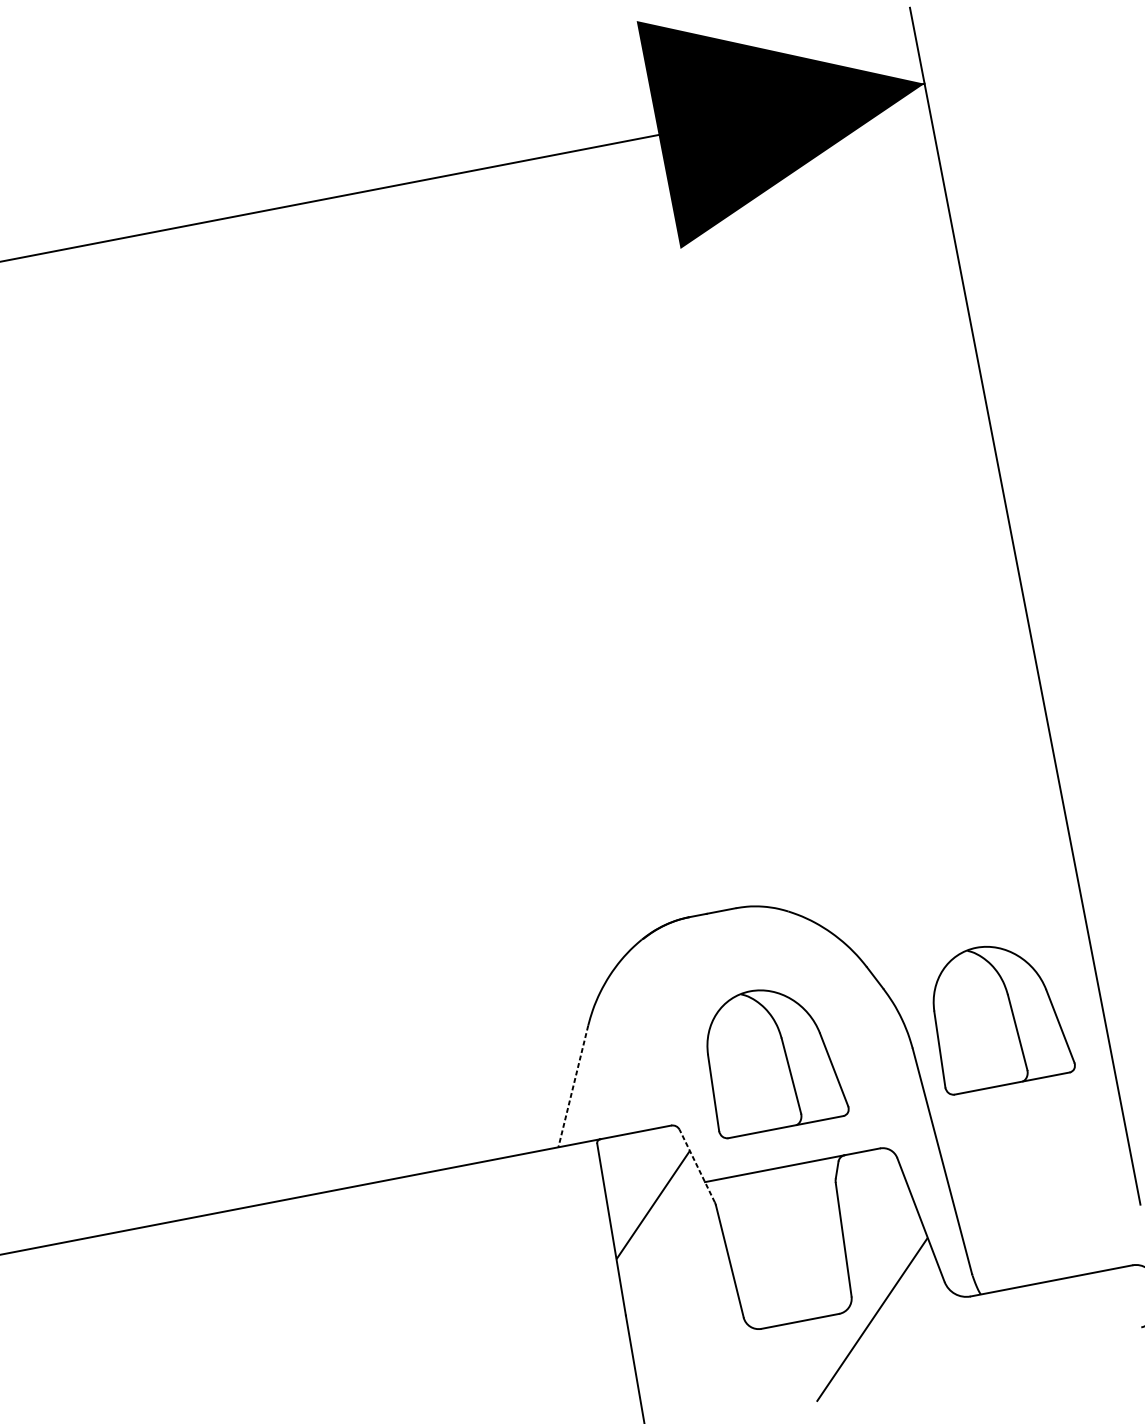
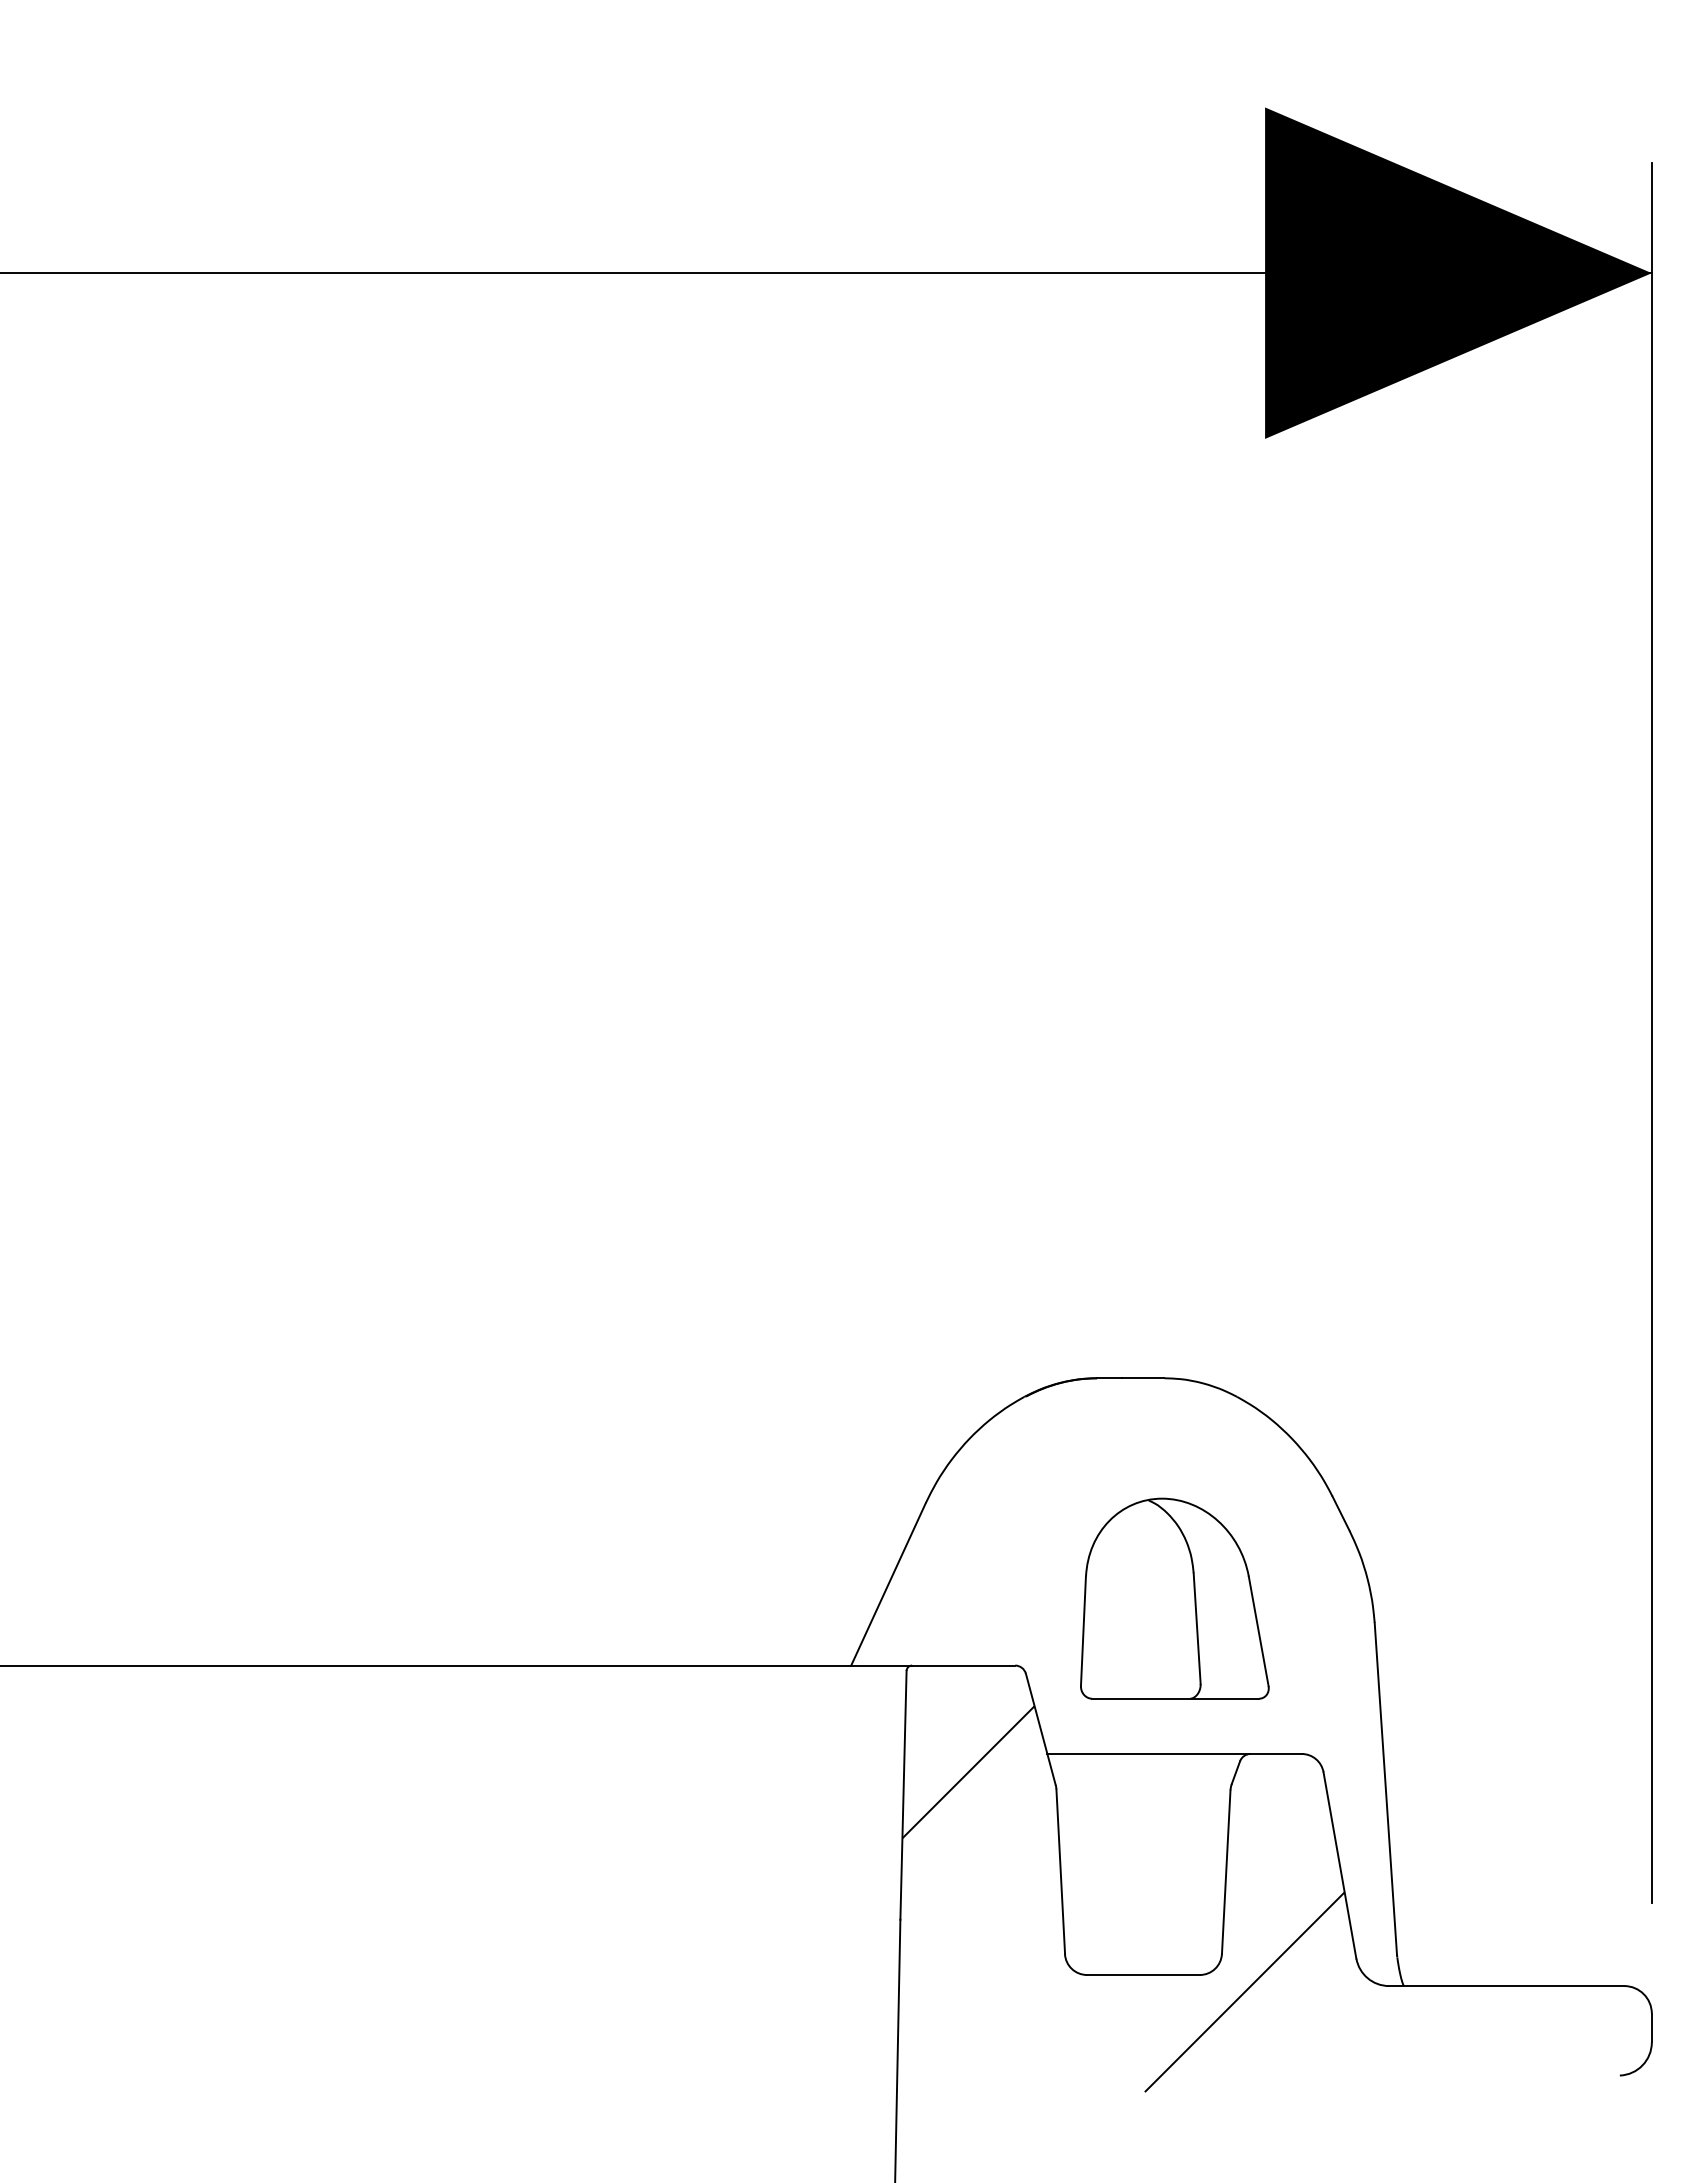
part: (998, 1014) -> (1503, 1598), removed
line: (573, 1086) -> (888, 1584), dashed -> solid
line: (697, 1166) -> (1040, 1729), dashed -> solid

